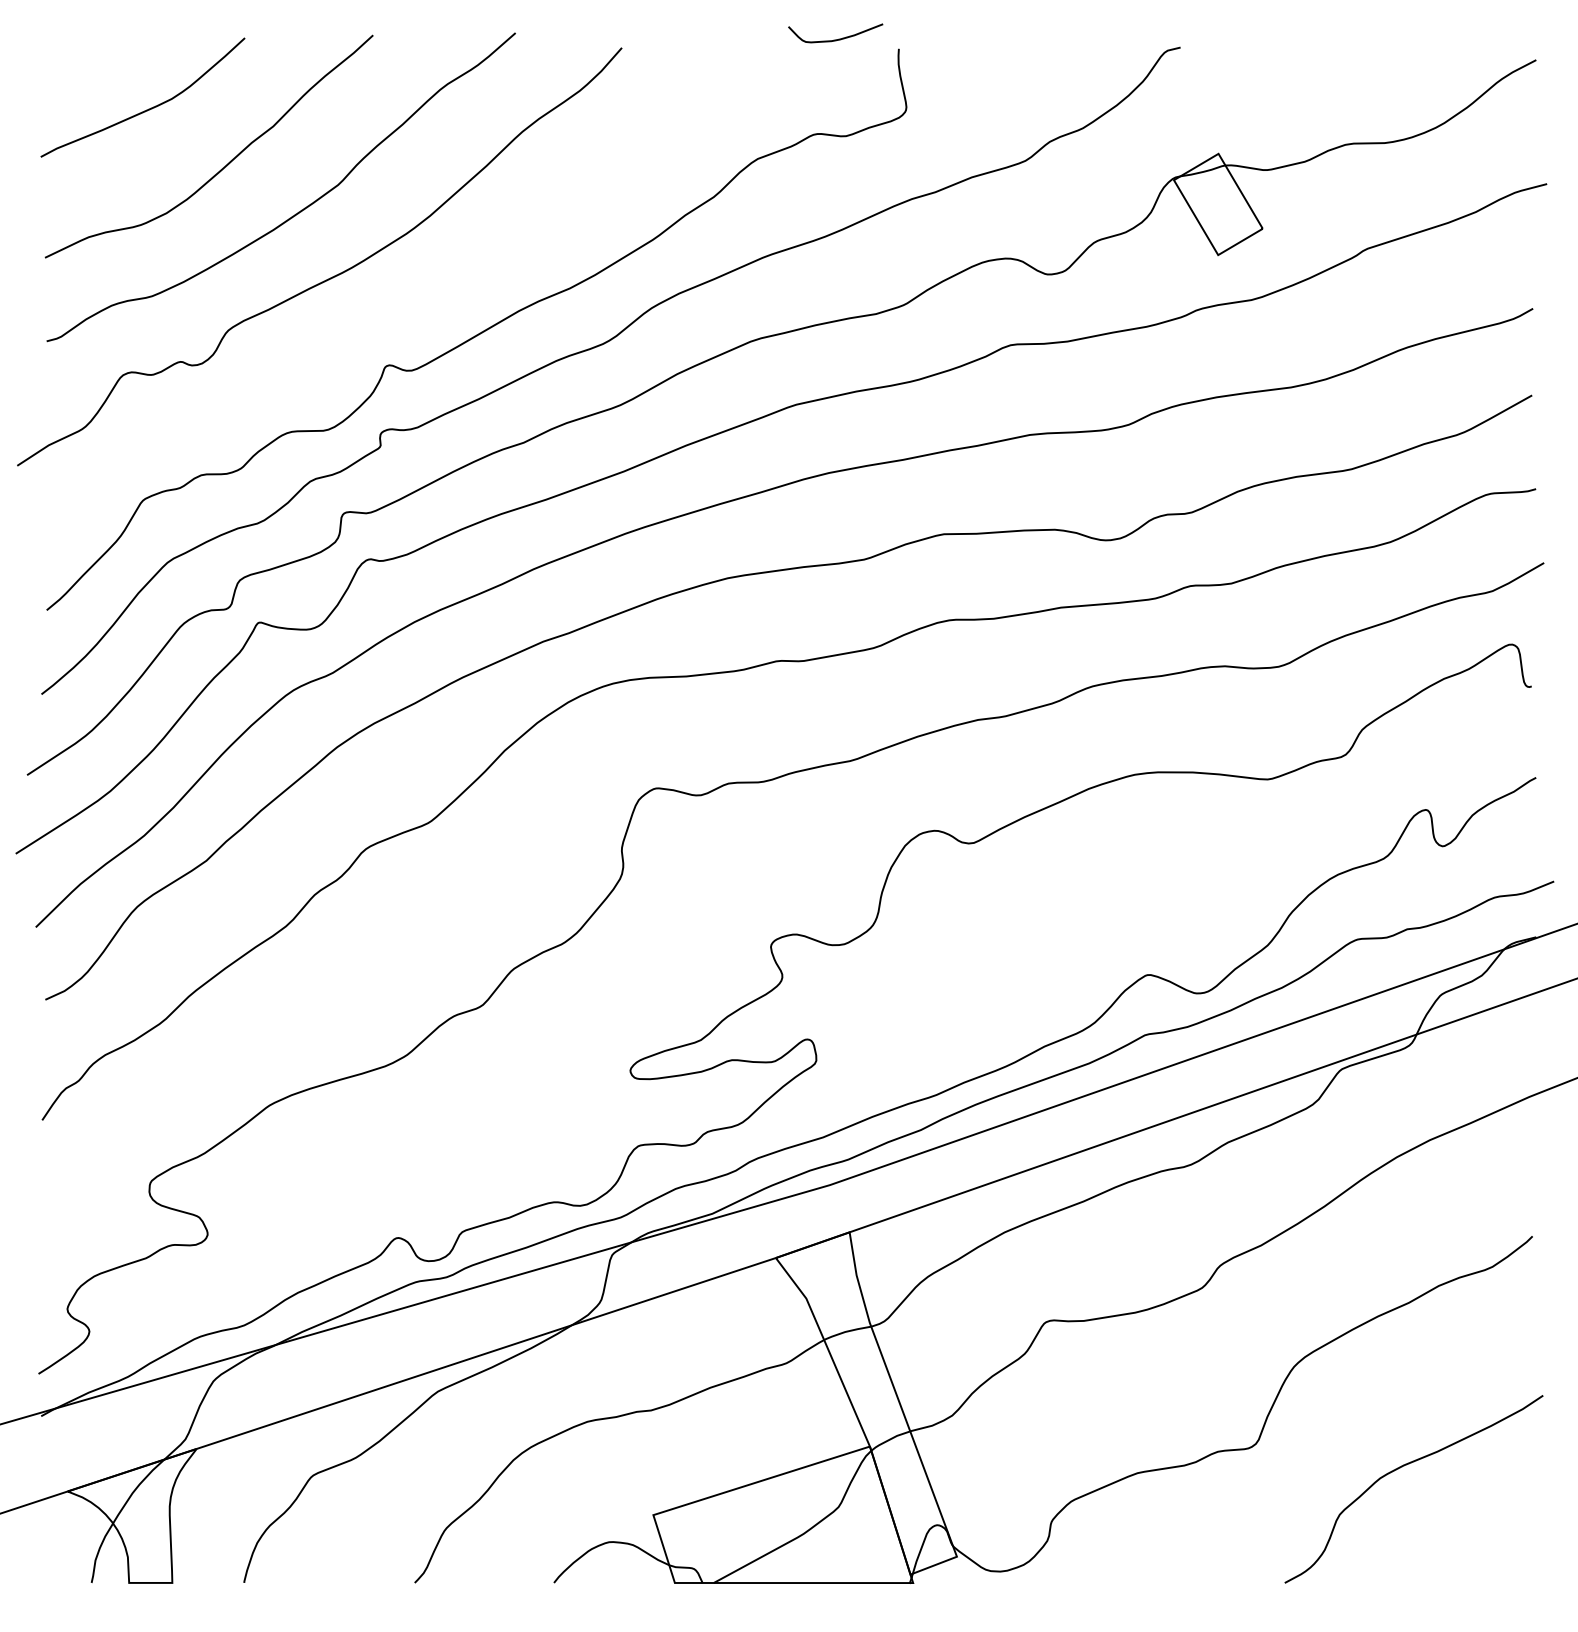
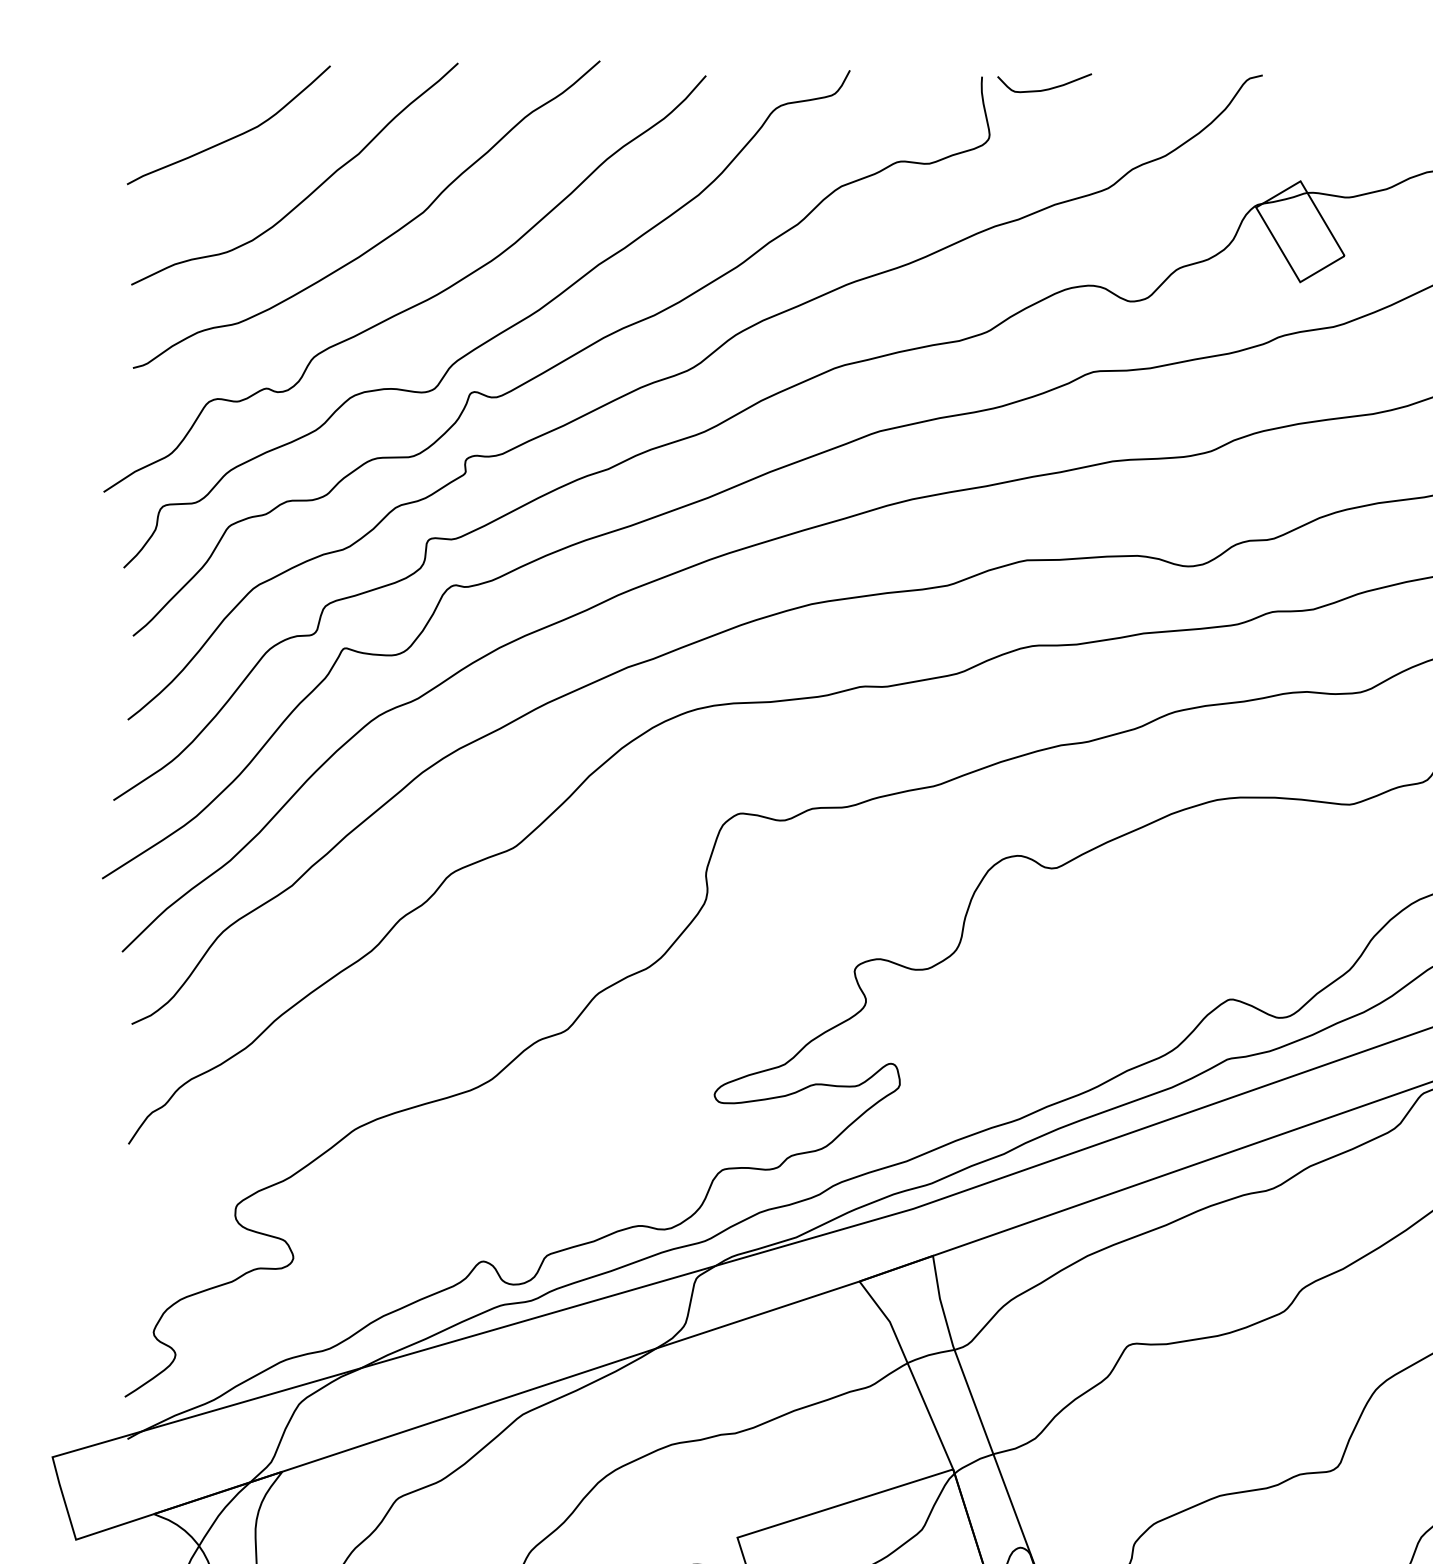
curve: (838, 38) -> (1047, 88), moved
curve: (411, 307) -> (496, 334), added

